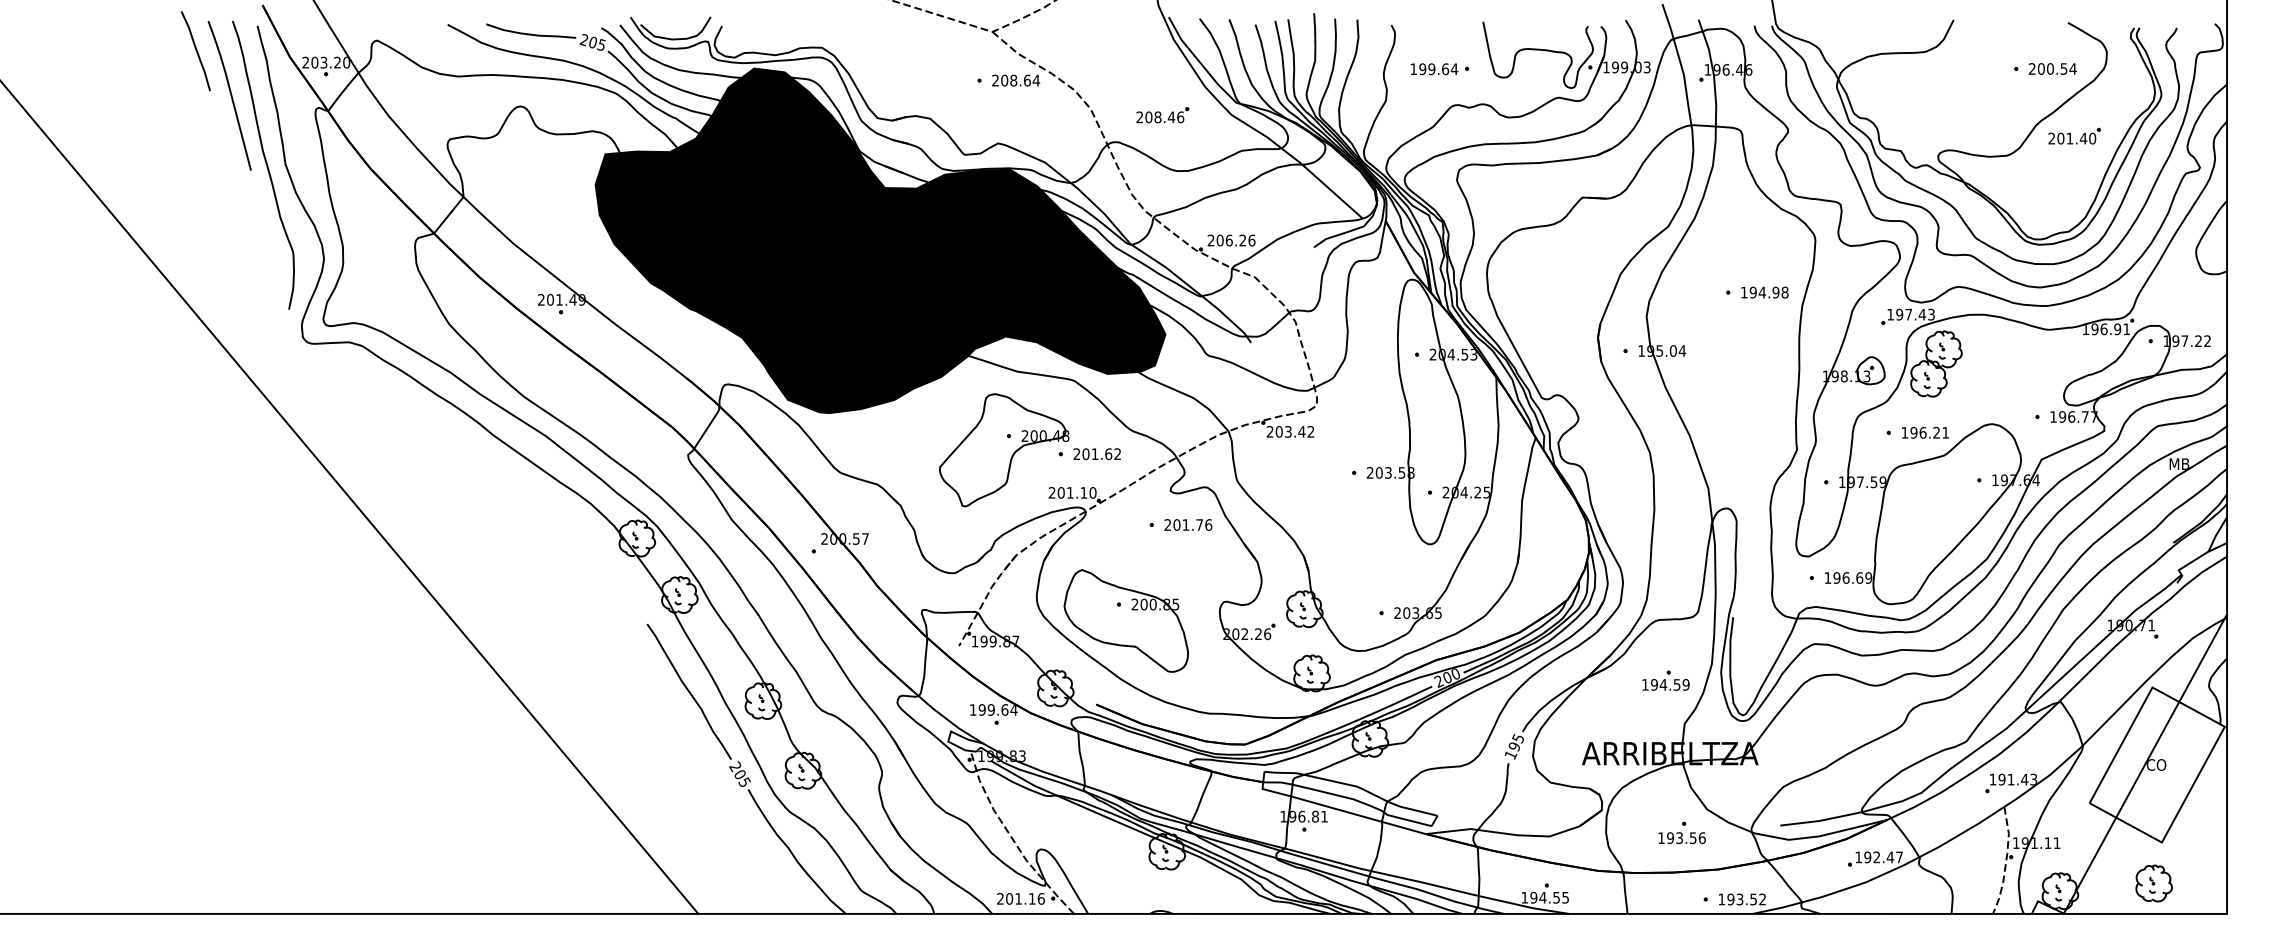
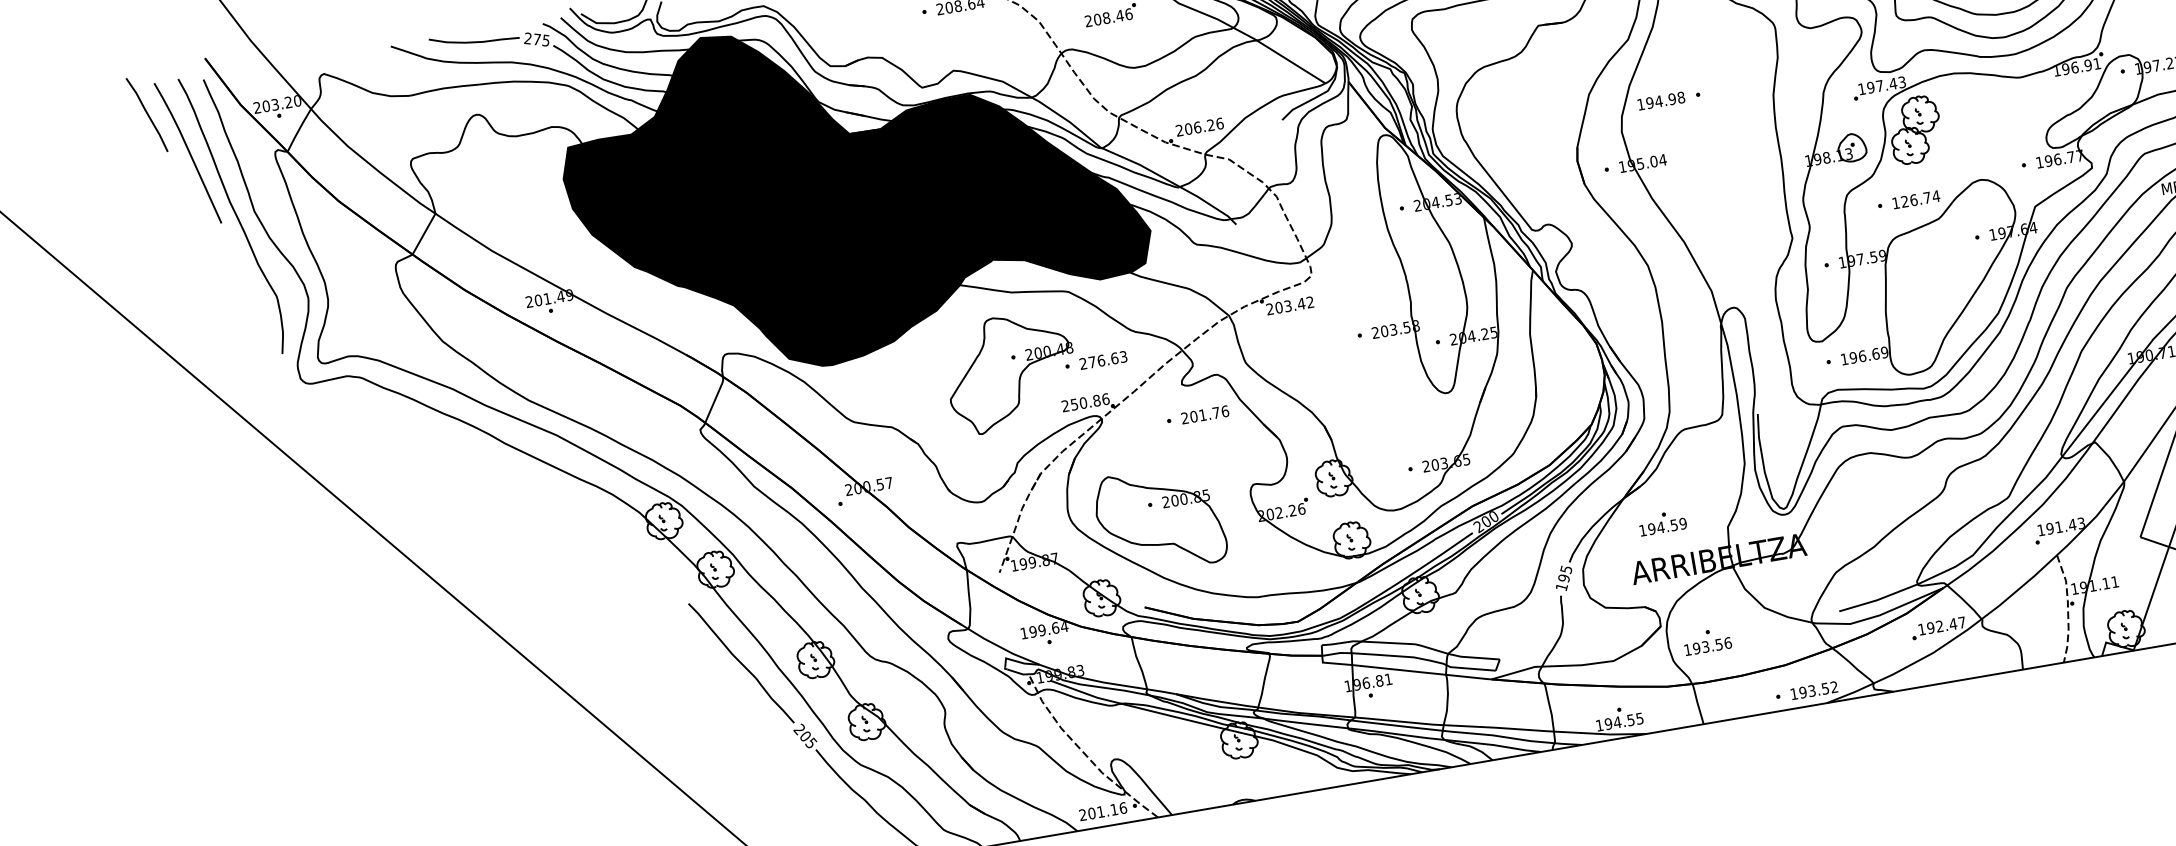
text: (593, 42) -> (537, 39), 205 -> 275
text: (1764, 292) -> (1660, 101), moved
text: (1929, 432) -> (1920, 198), 196.21 -> 126.74
text: (1101, 454) -> (1107, 359), 201.62 -> 276.63
text: (1076, 492) -> (1089, 401), 201.10 -> 250.86
part: (1665, 680) -> (1662, 522), moved
part: (1681, 832) -> (1706, 641), moved

